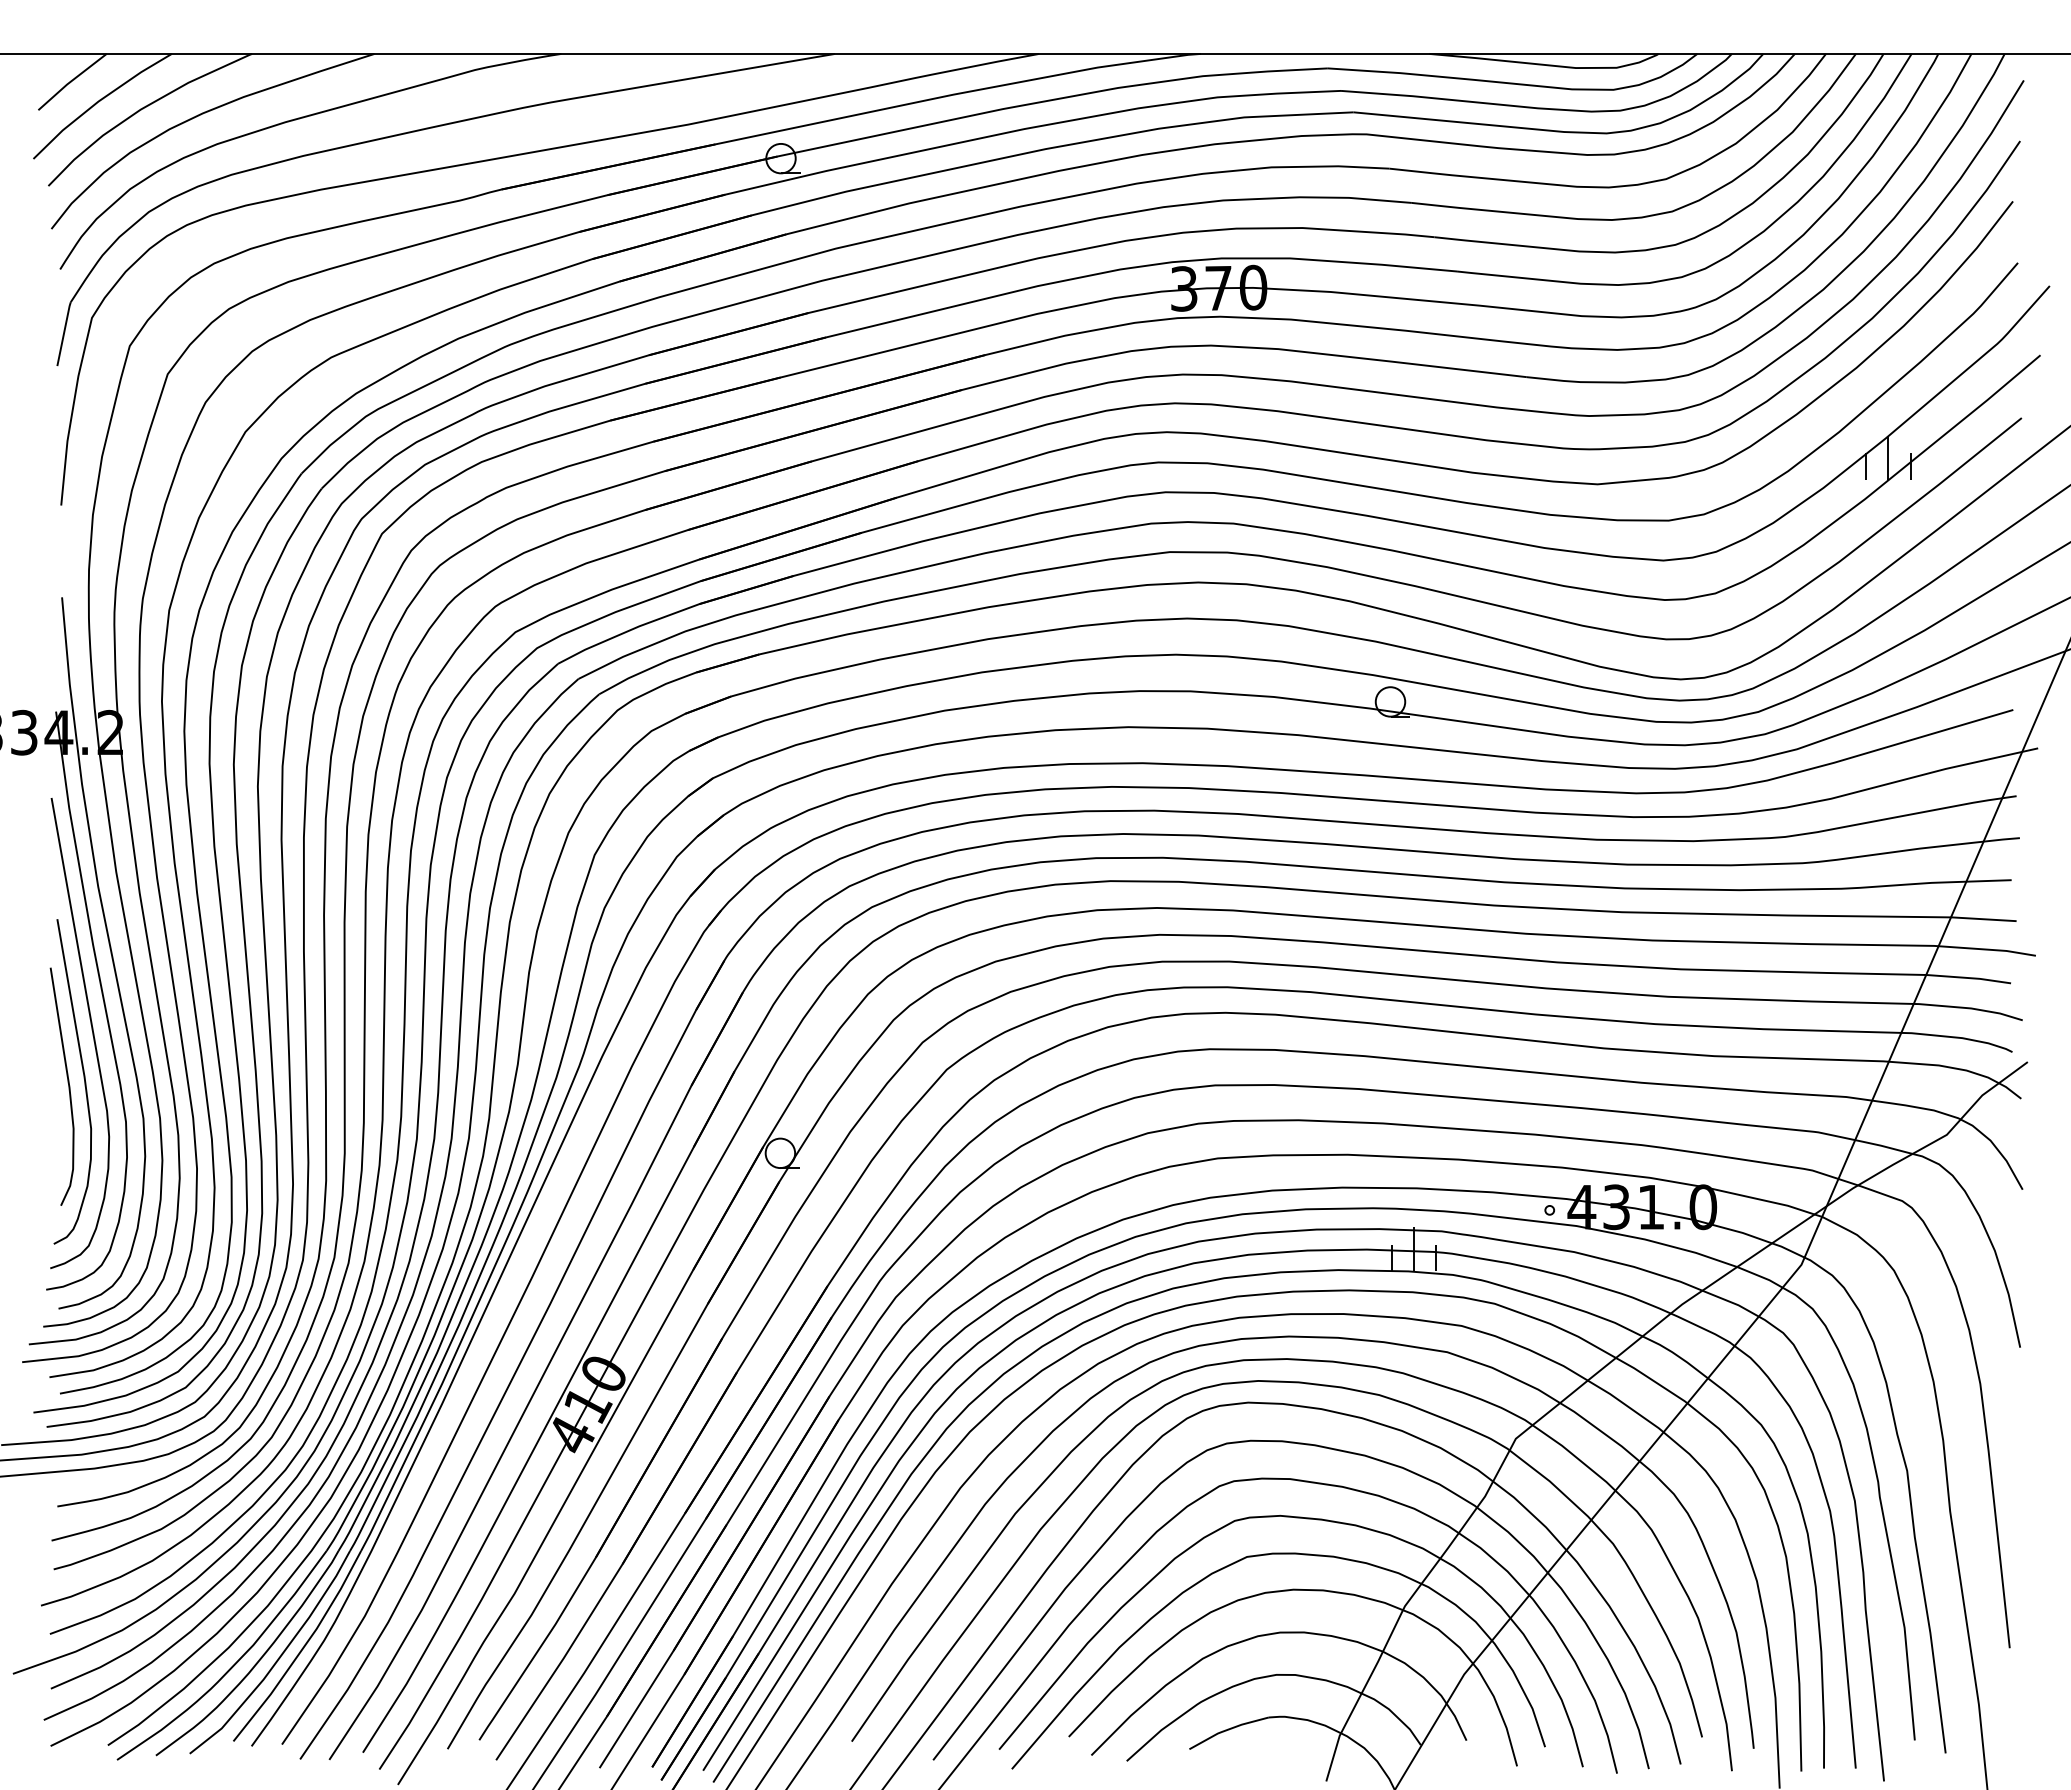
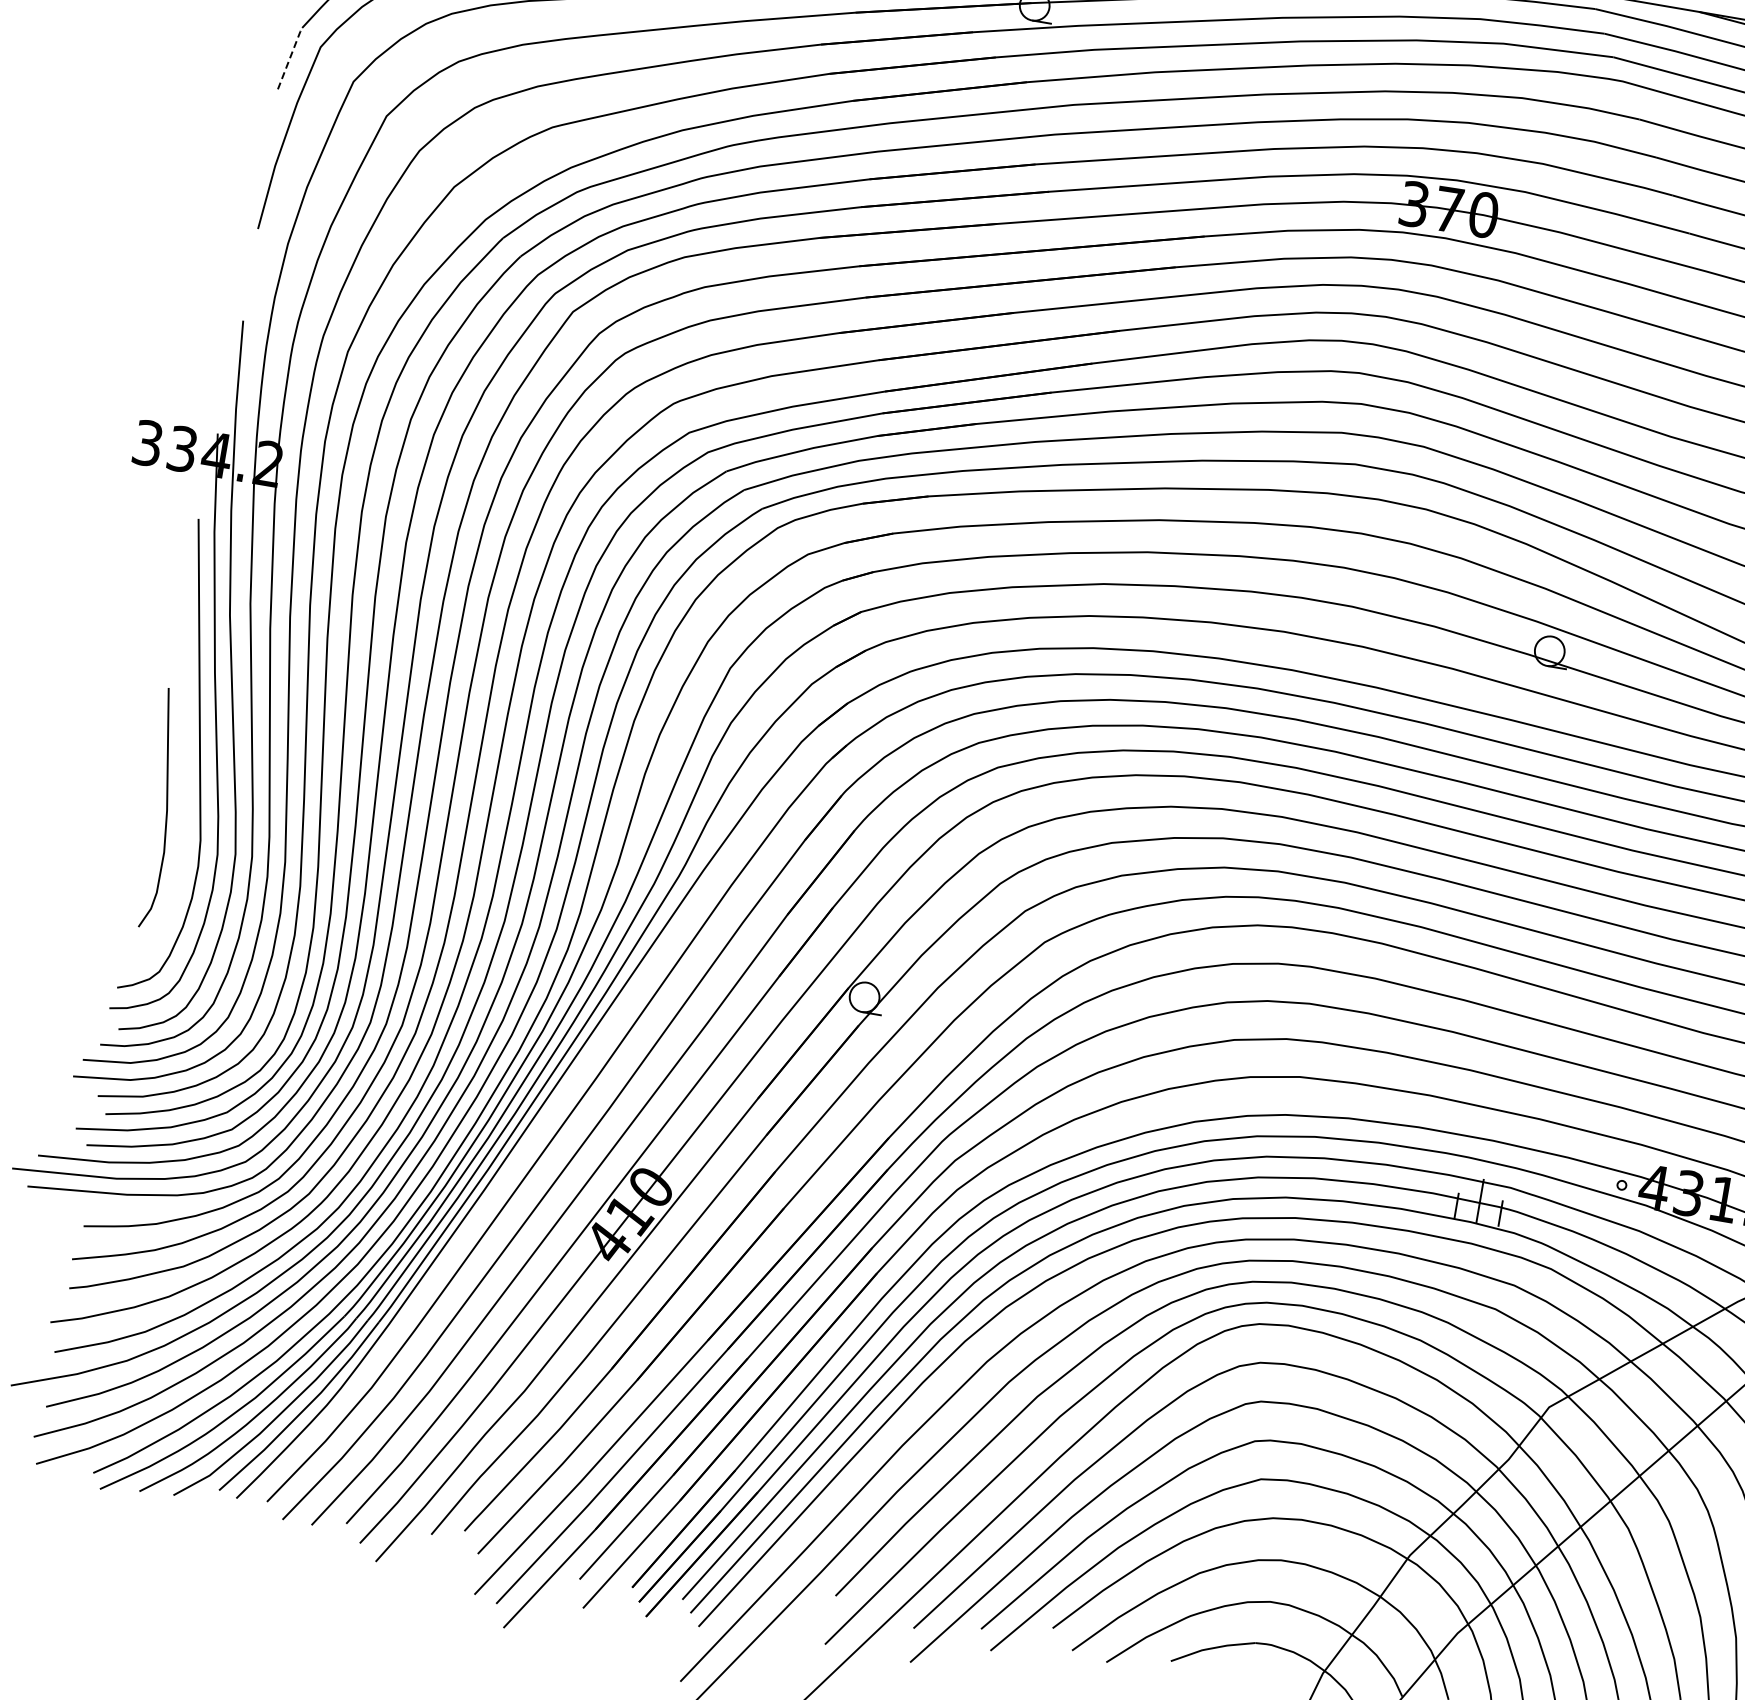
line: (64, 333) -> (290, 58), solid -> dashed
curve: (83, 1078) -> (182, 804), removed

